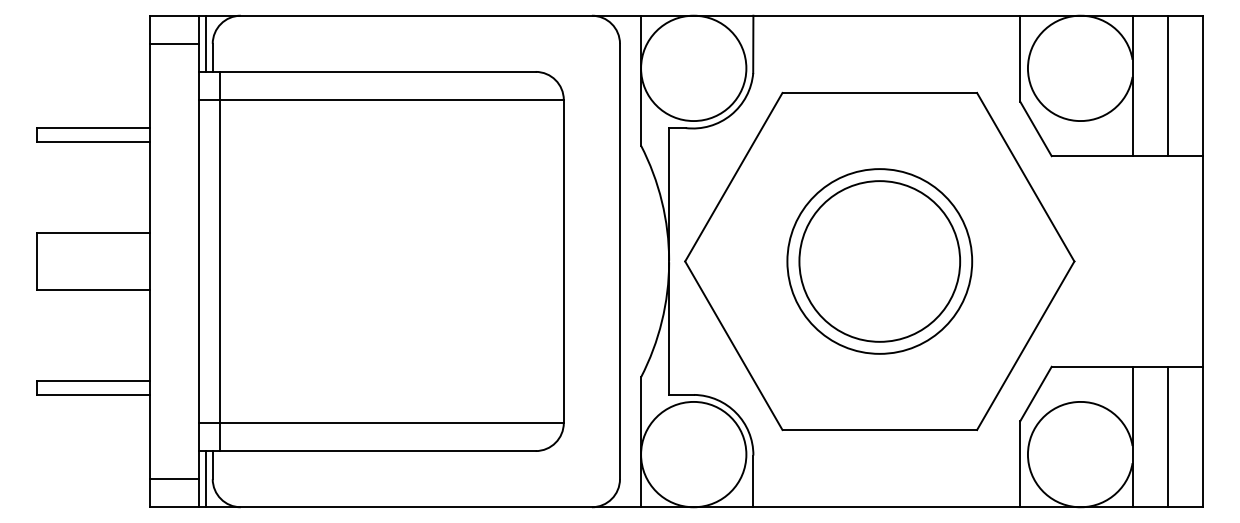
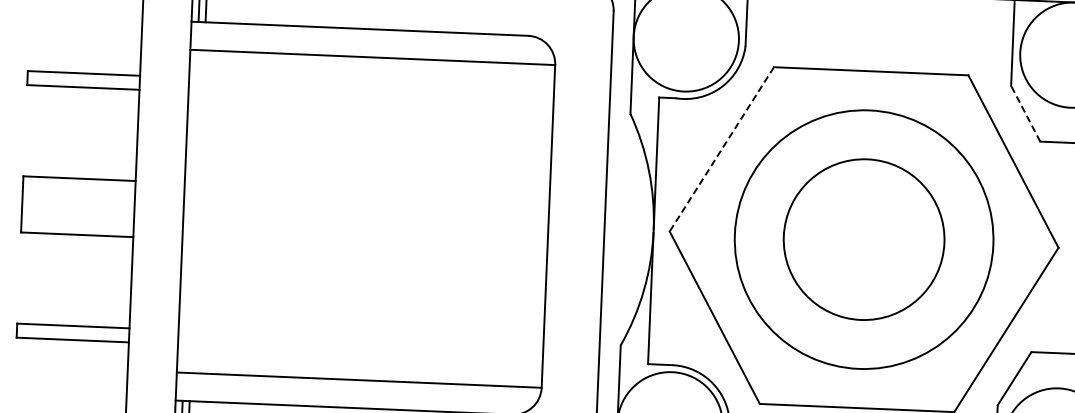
line: (1035, 128) -> (1025, 113), solid -> dashed
line: (733, 177) -> (721, 149), solid -> dashed
line: (219, 261) -> (204, 212), removed
circle: (879, 261) -> (863, 239), size x1.4

